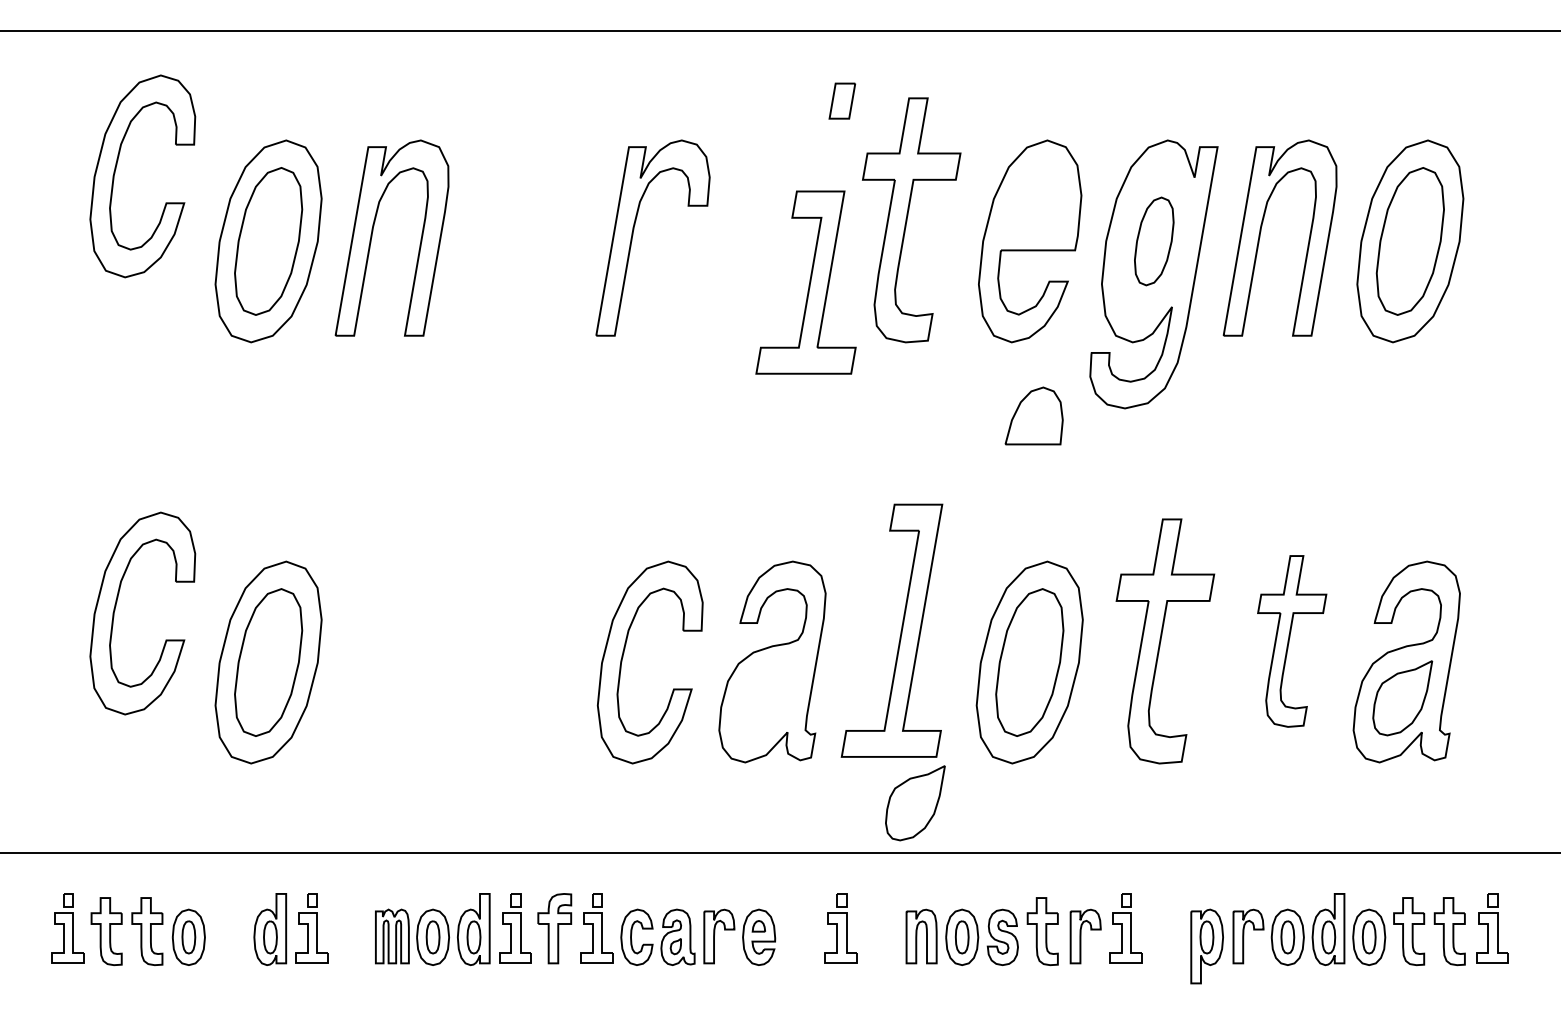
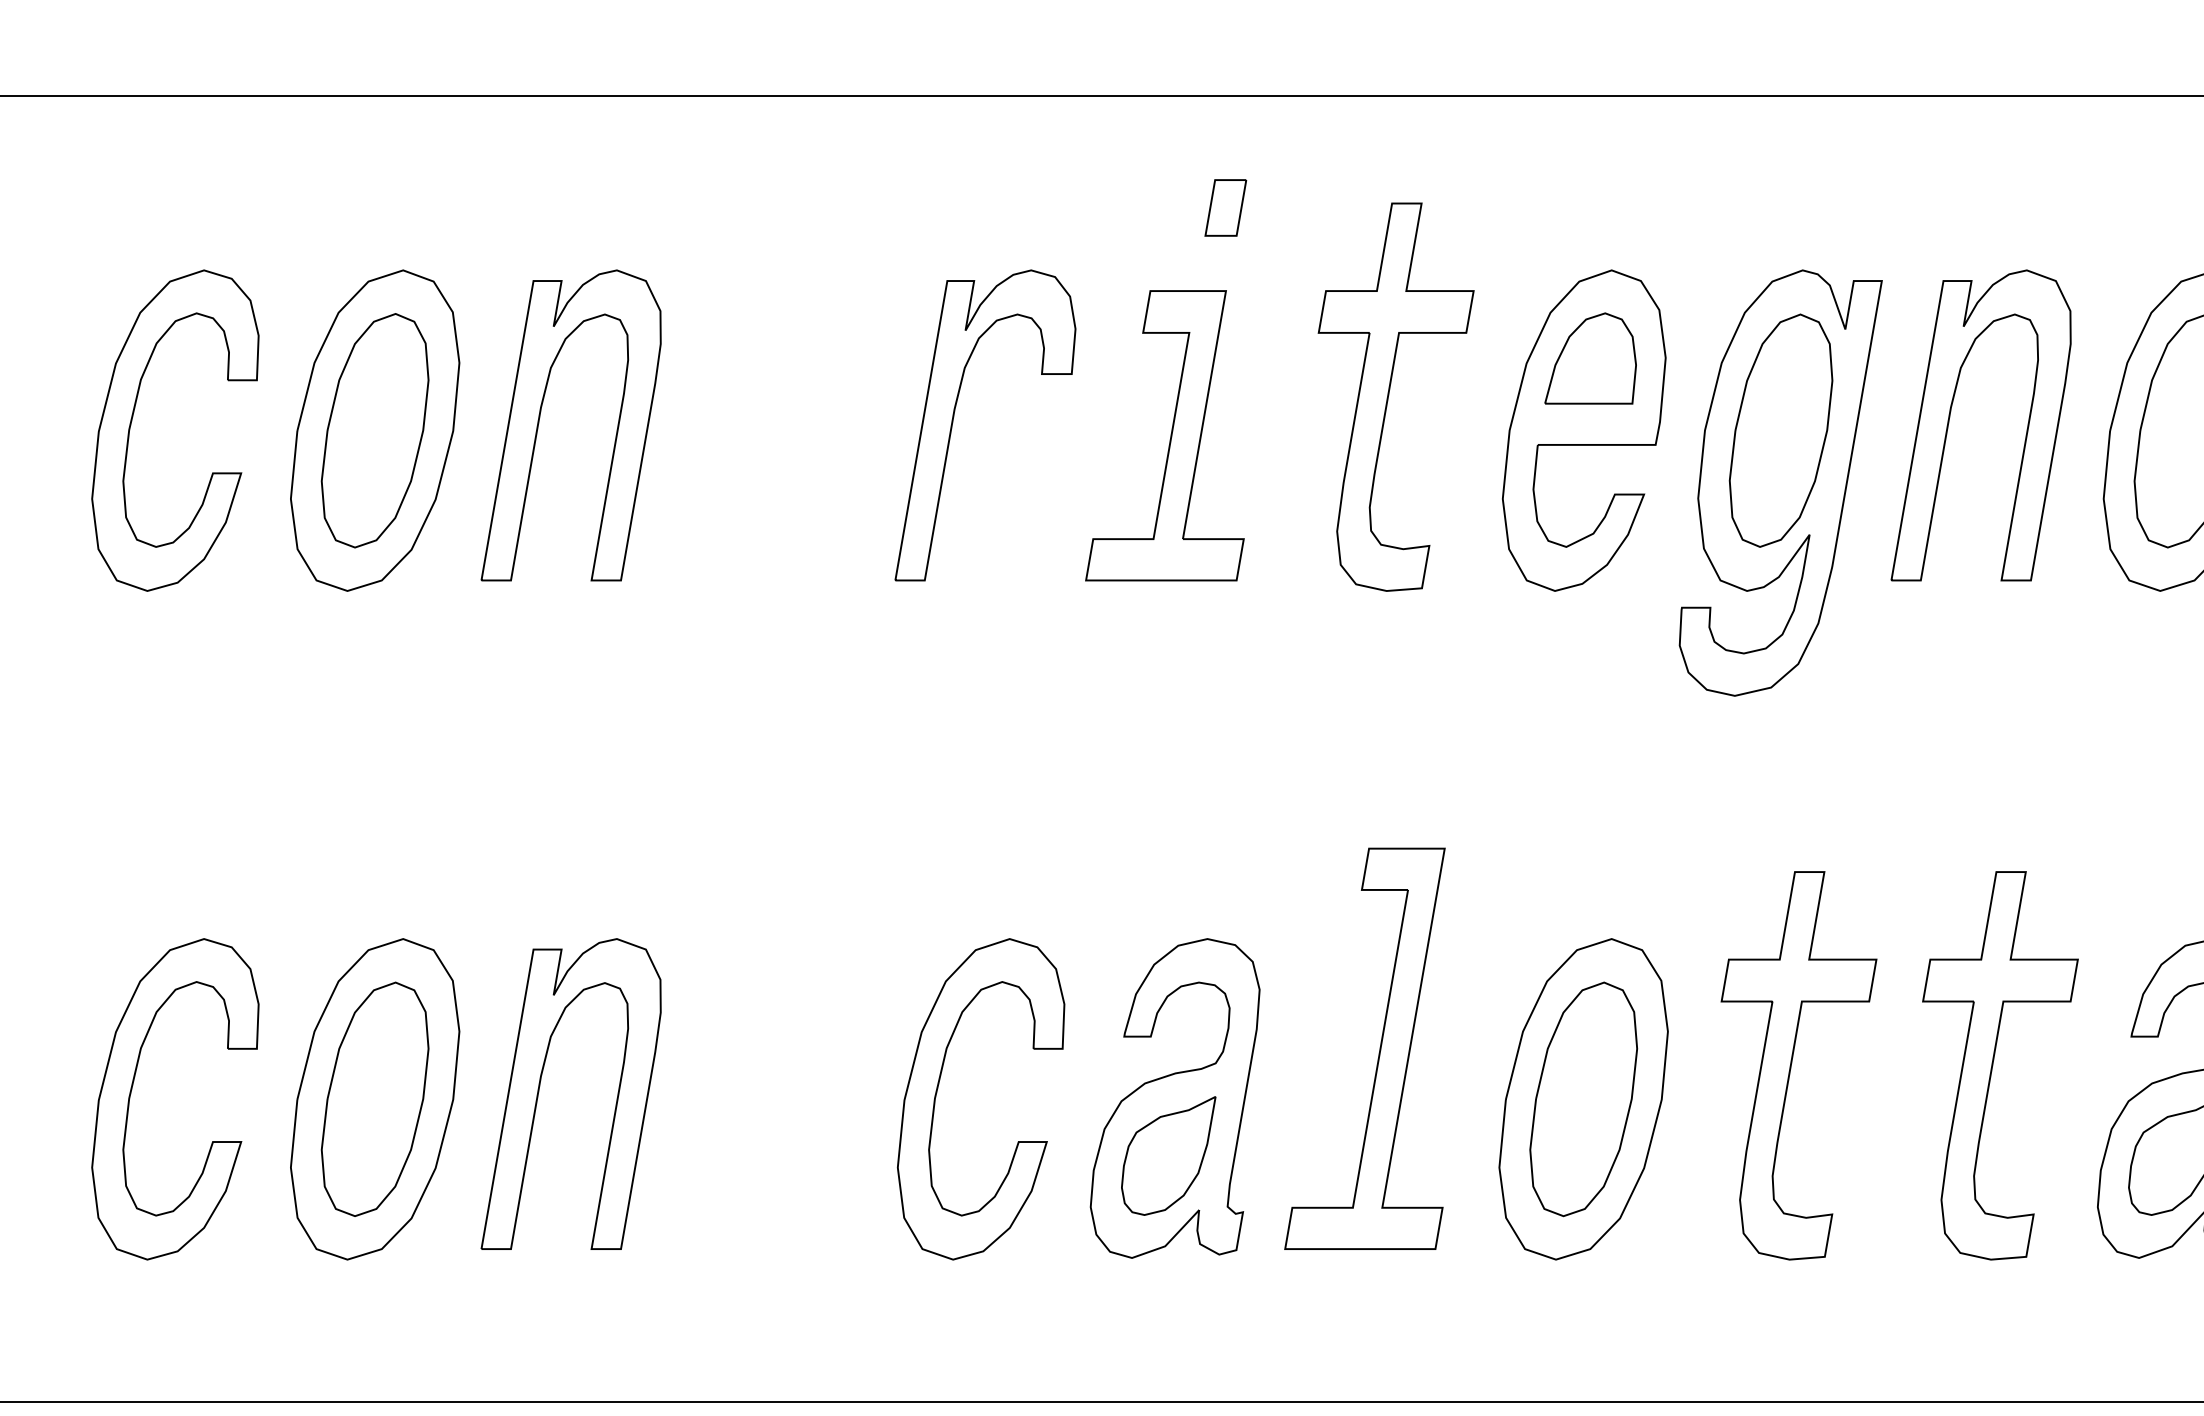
part: (842, 100) -> (1225, 206), moved
part: (116, 169) -> (133, 419), moved
part: (1154, 241) -> (1781, 430), size x1.67
part: (805, 282) -> (1164, 435), moved
part: (1033, 415) -> (1589, 357), moved
part: (116, 606) -> (133, 1088), moved
part: (1291, 641) -> (1999, 1065), size x1.43
part: (373, 652) -> (541, 1083), added
part: (915, 803) -> (1168, 1156), moved

